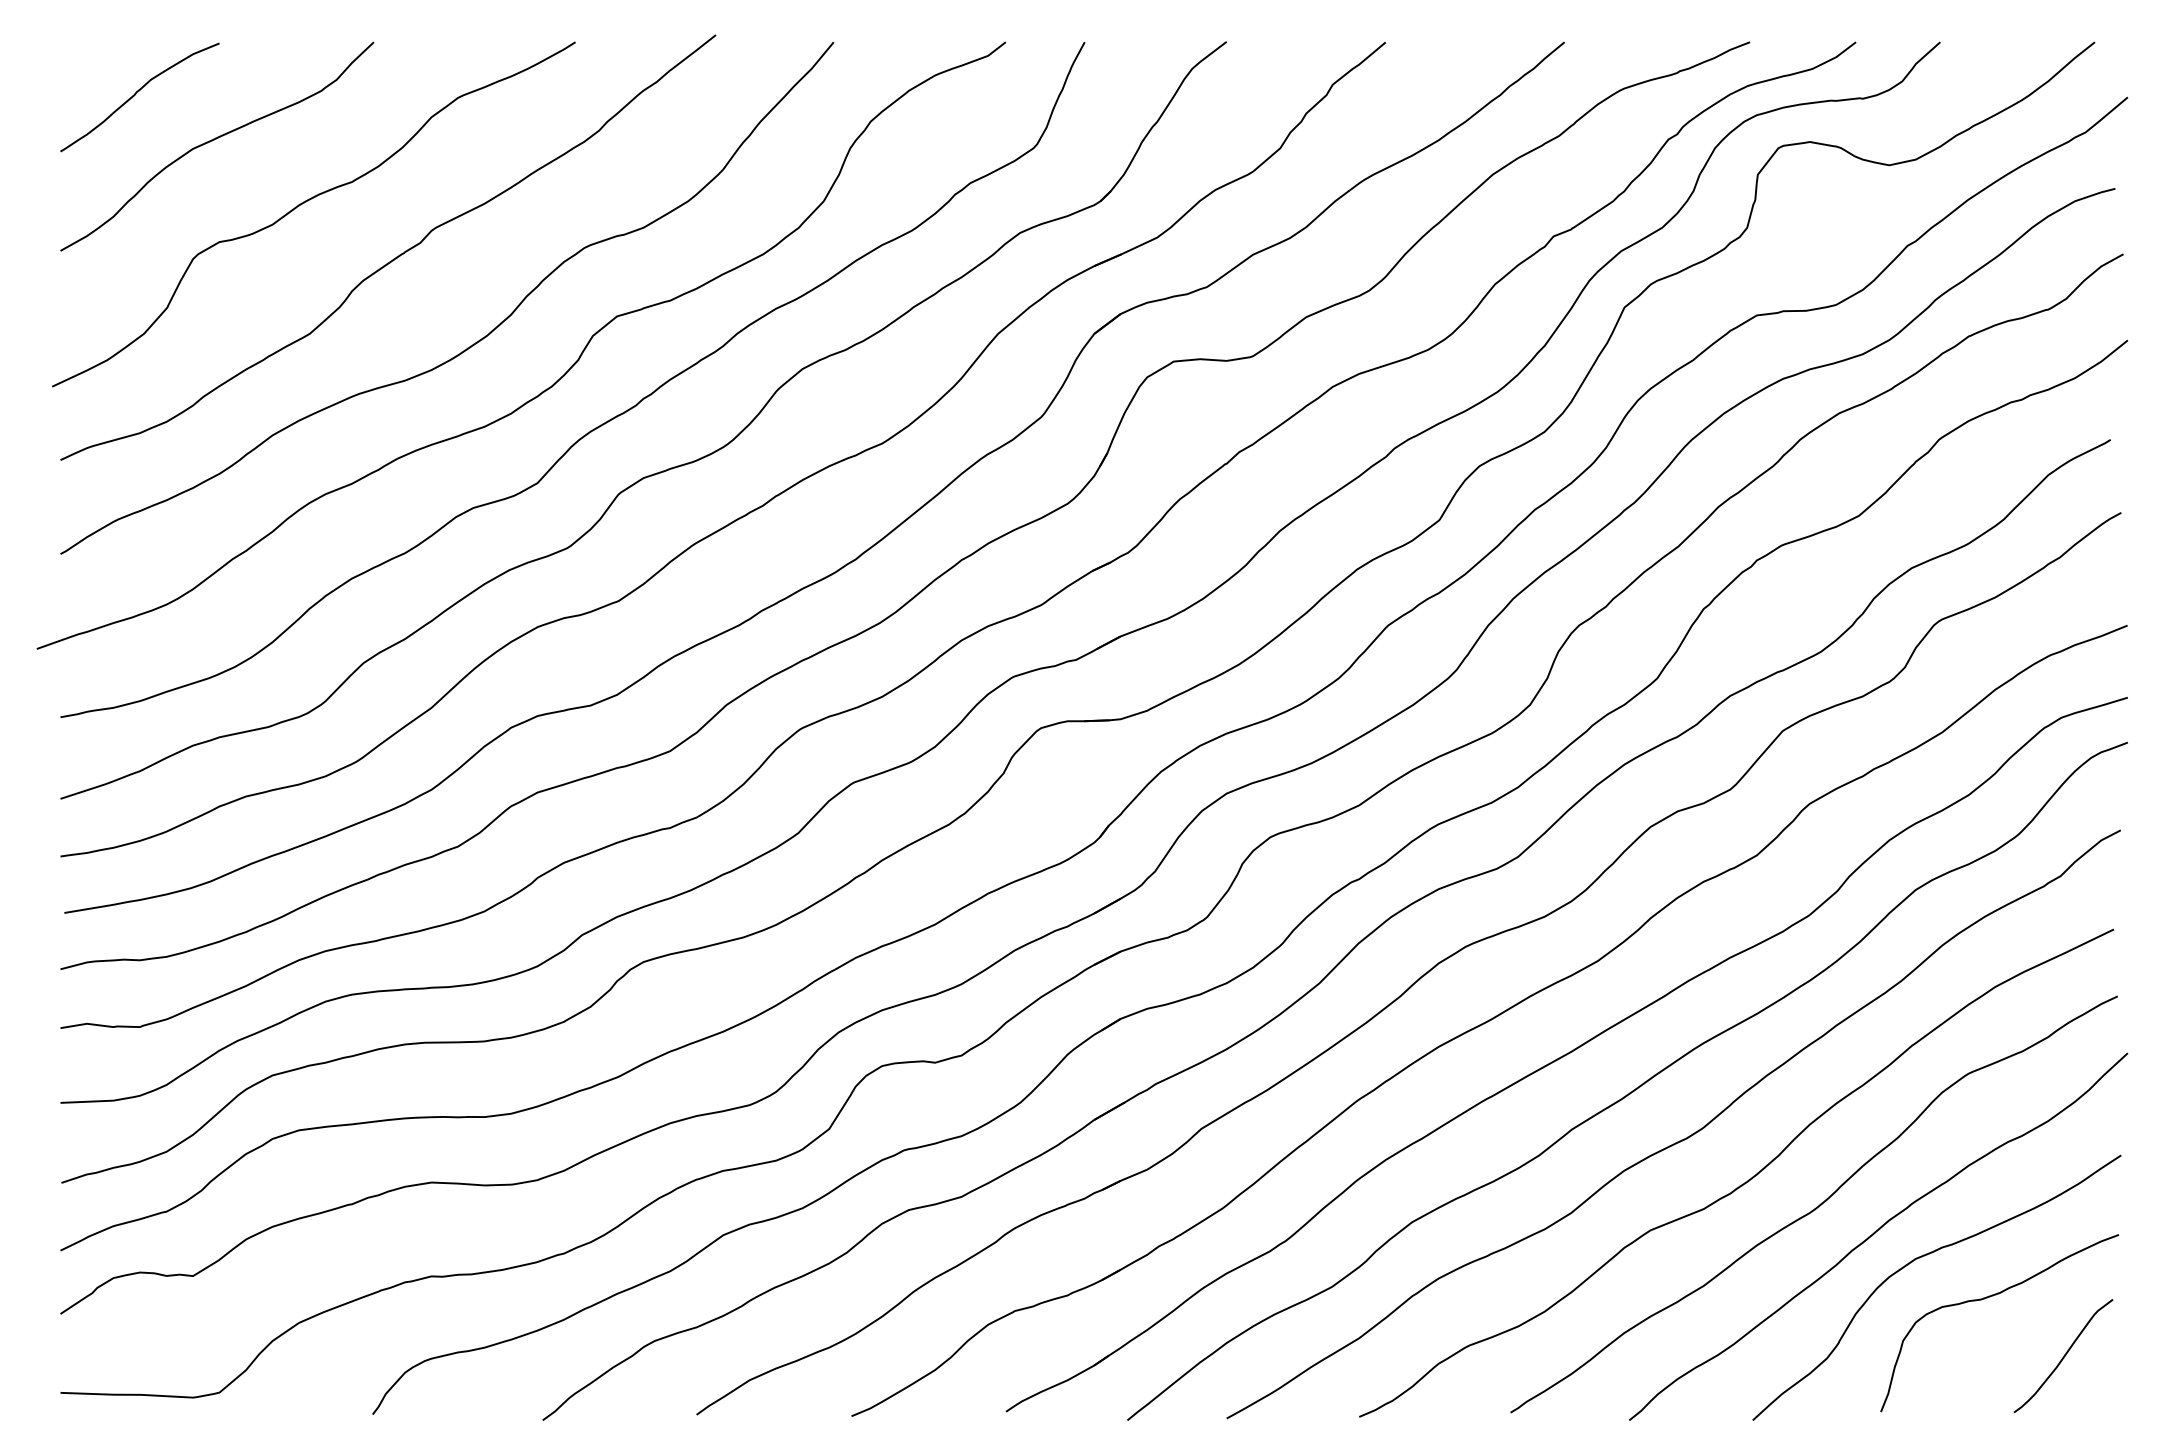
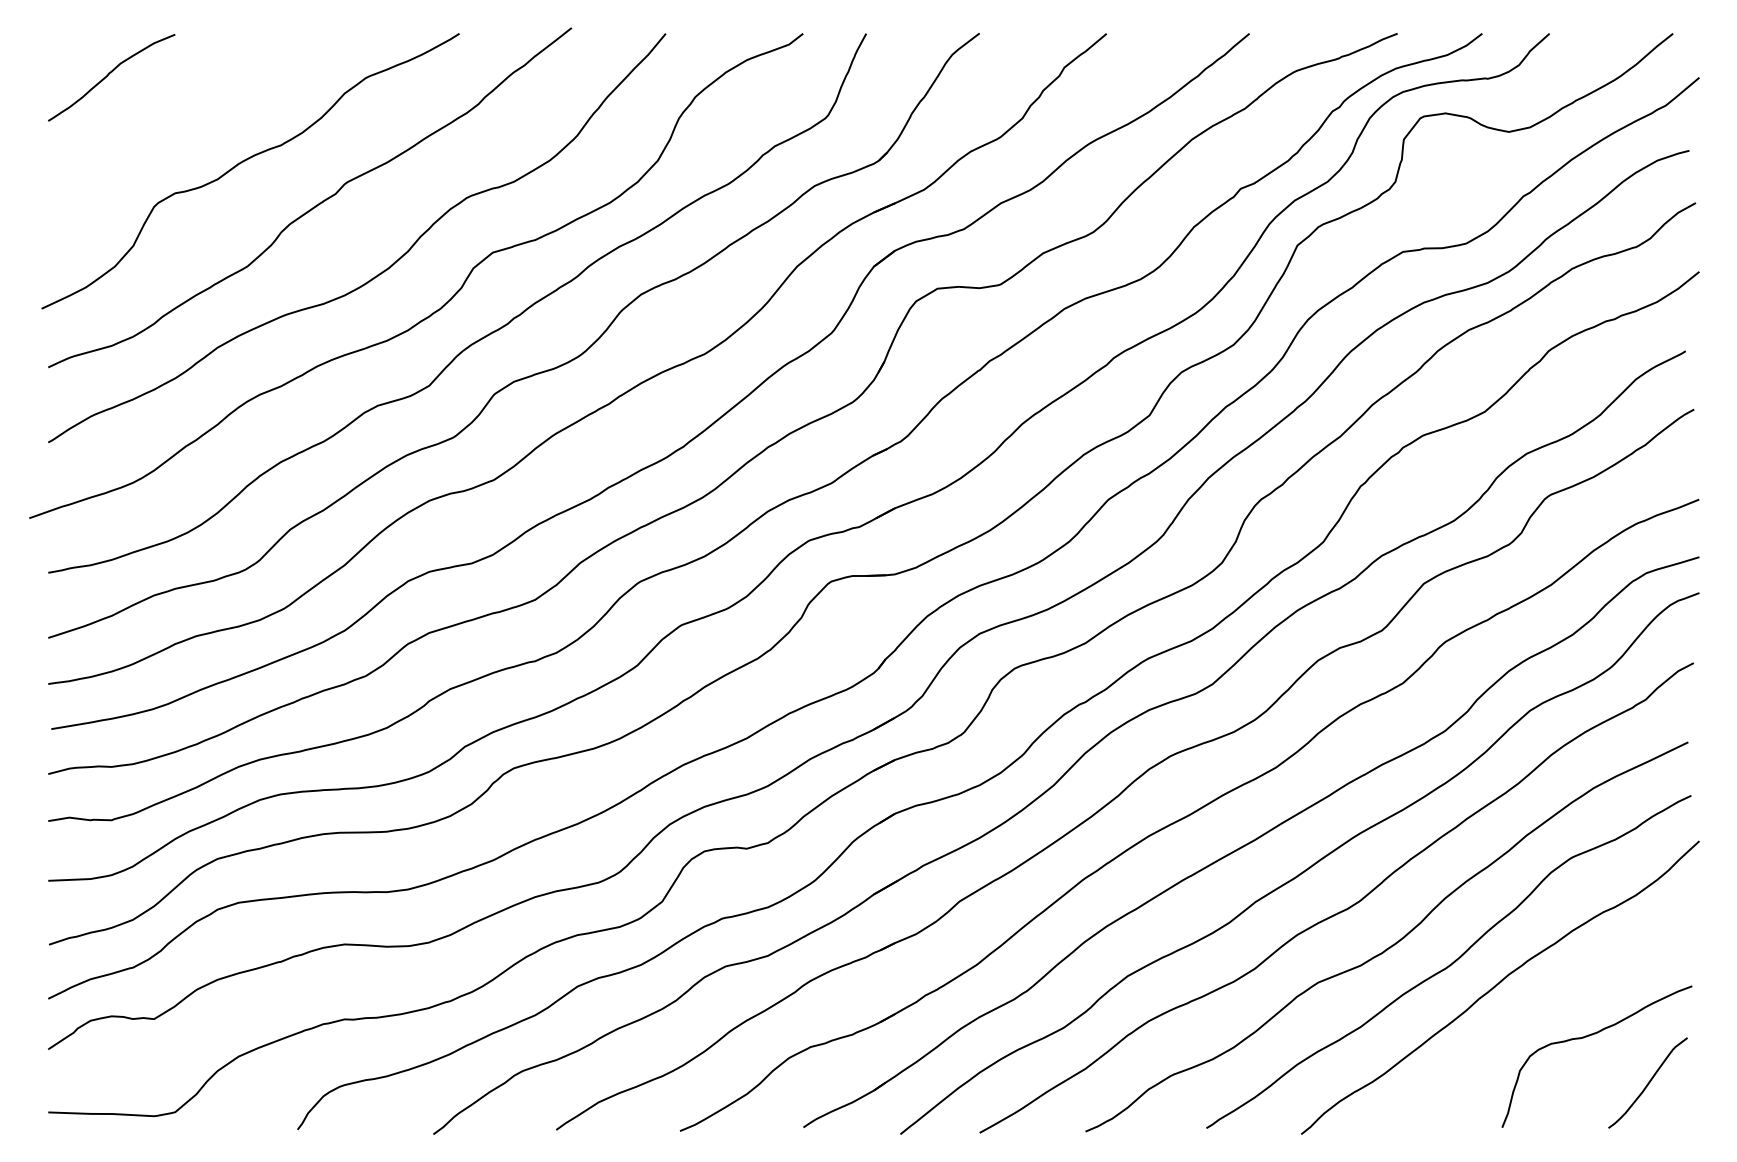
curve: (214, 140) -> (171, 112), removed
curve: (1922, 1257) -> (1535, 1004), removed

